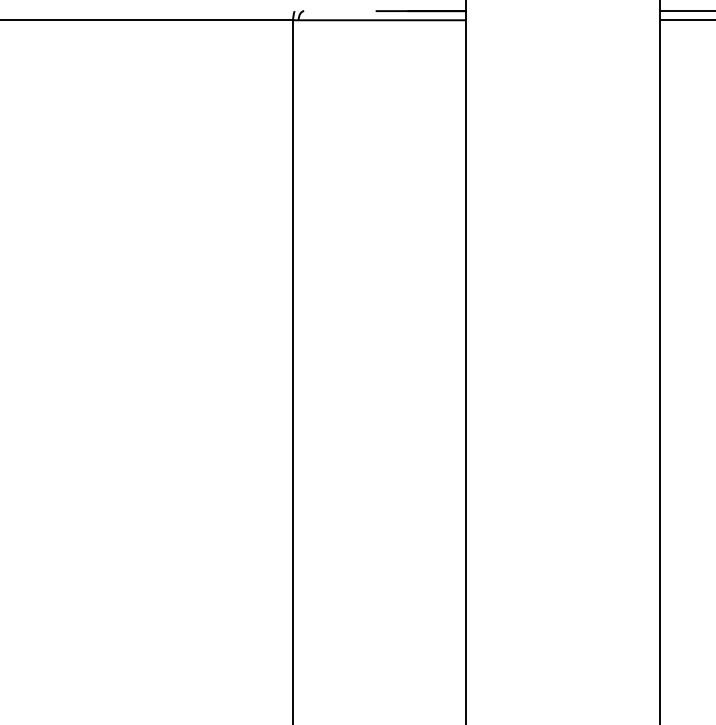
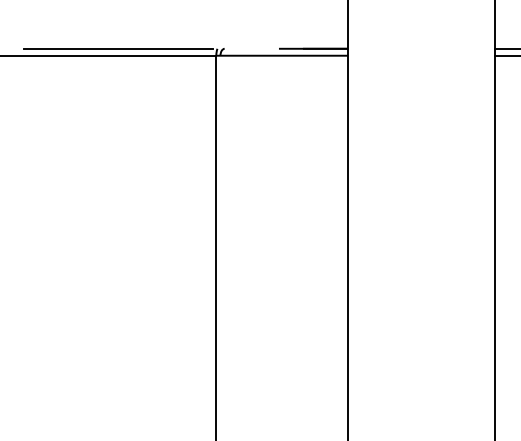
line: (164, 11) -> (118, 49), added

